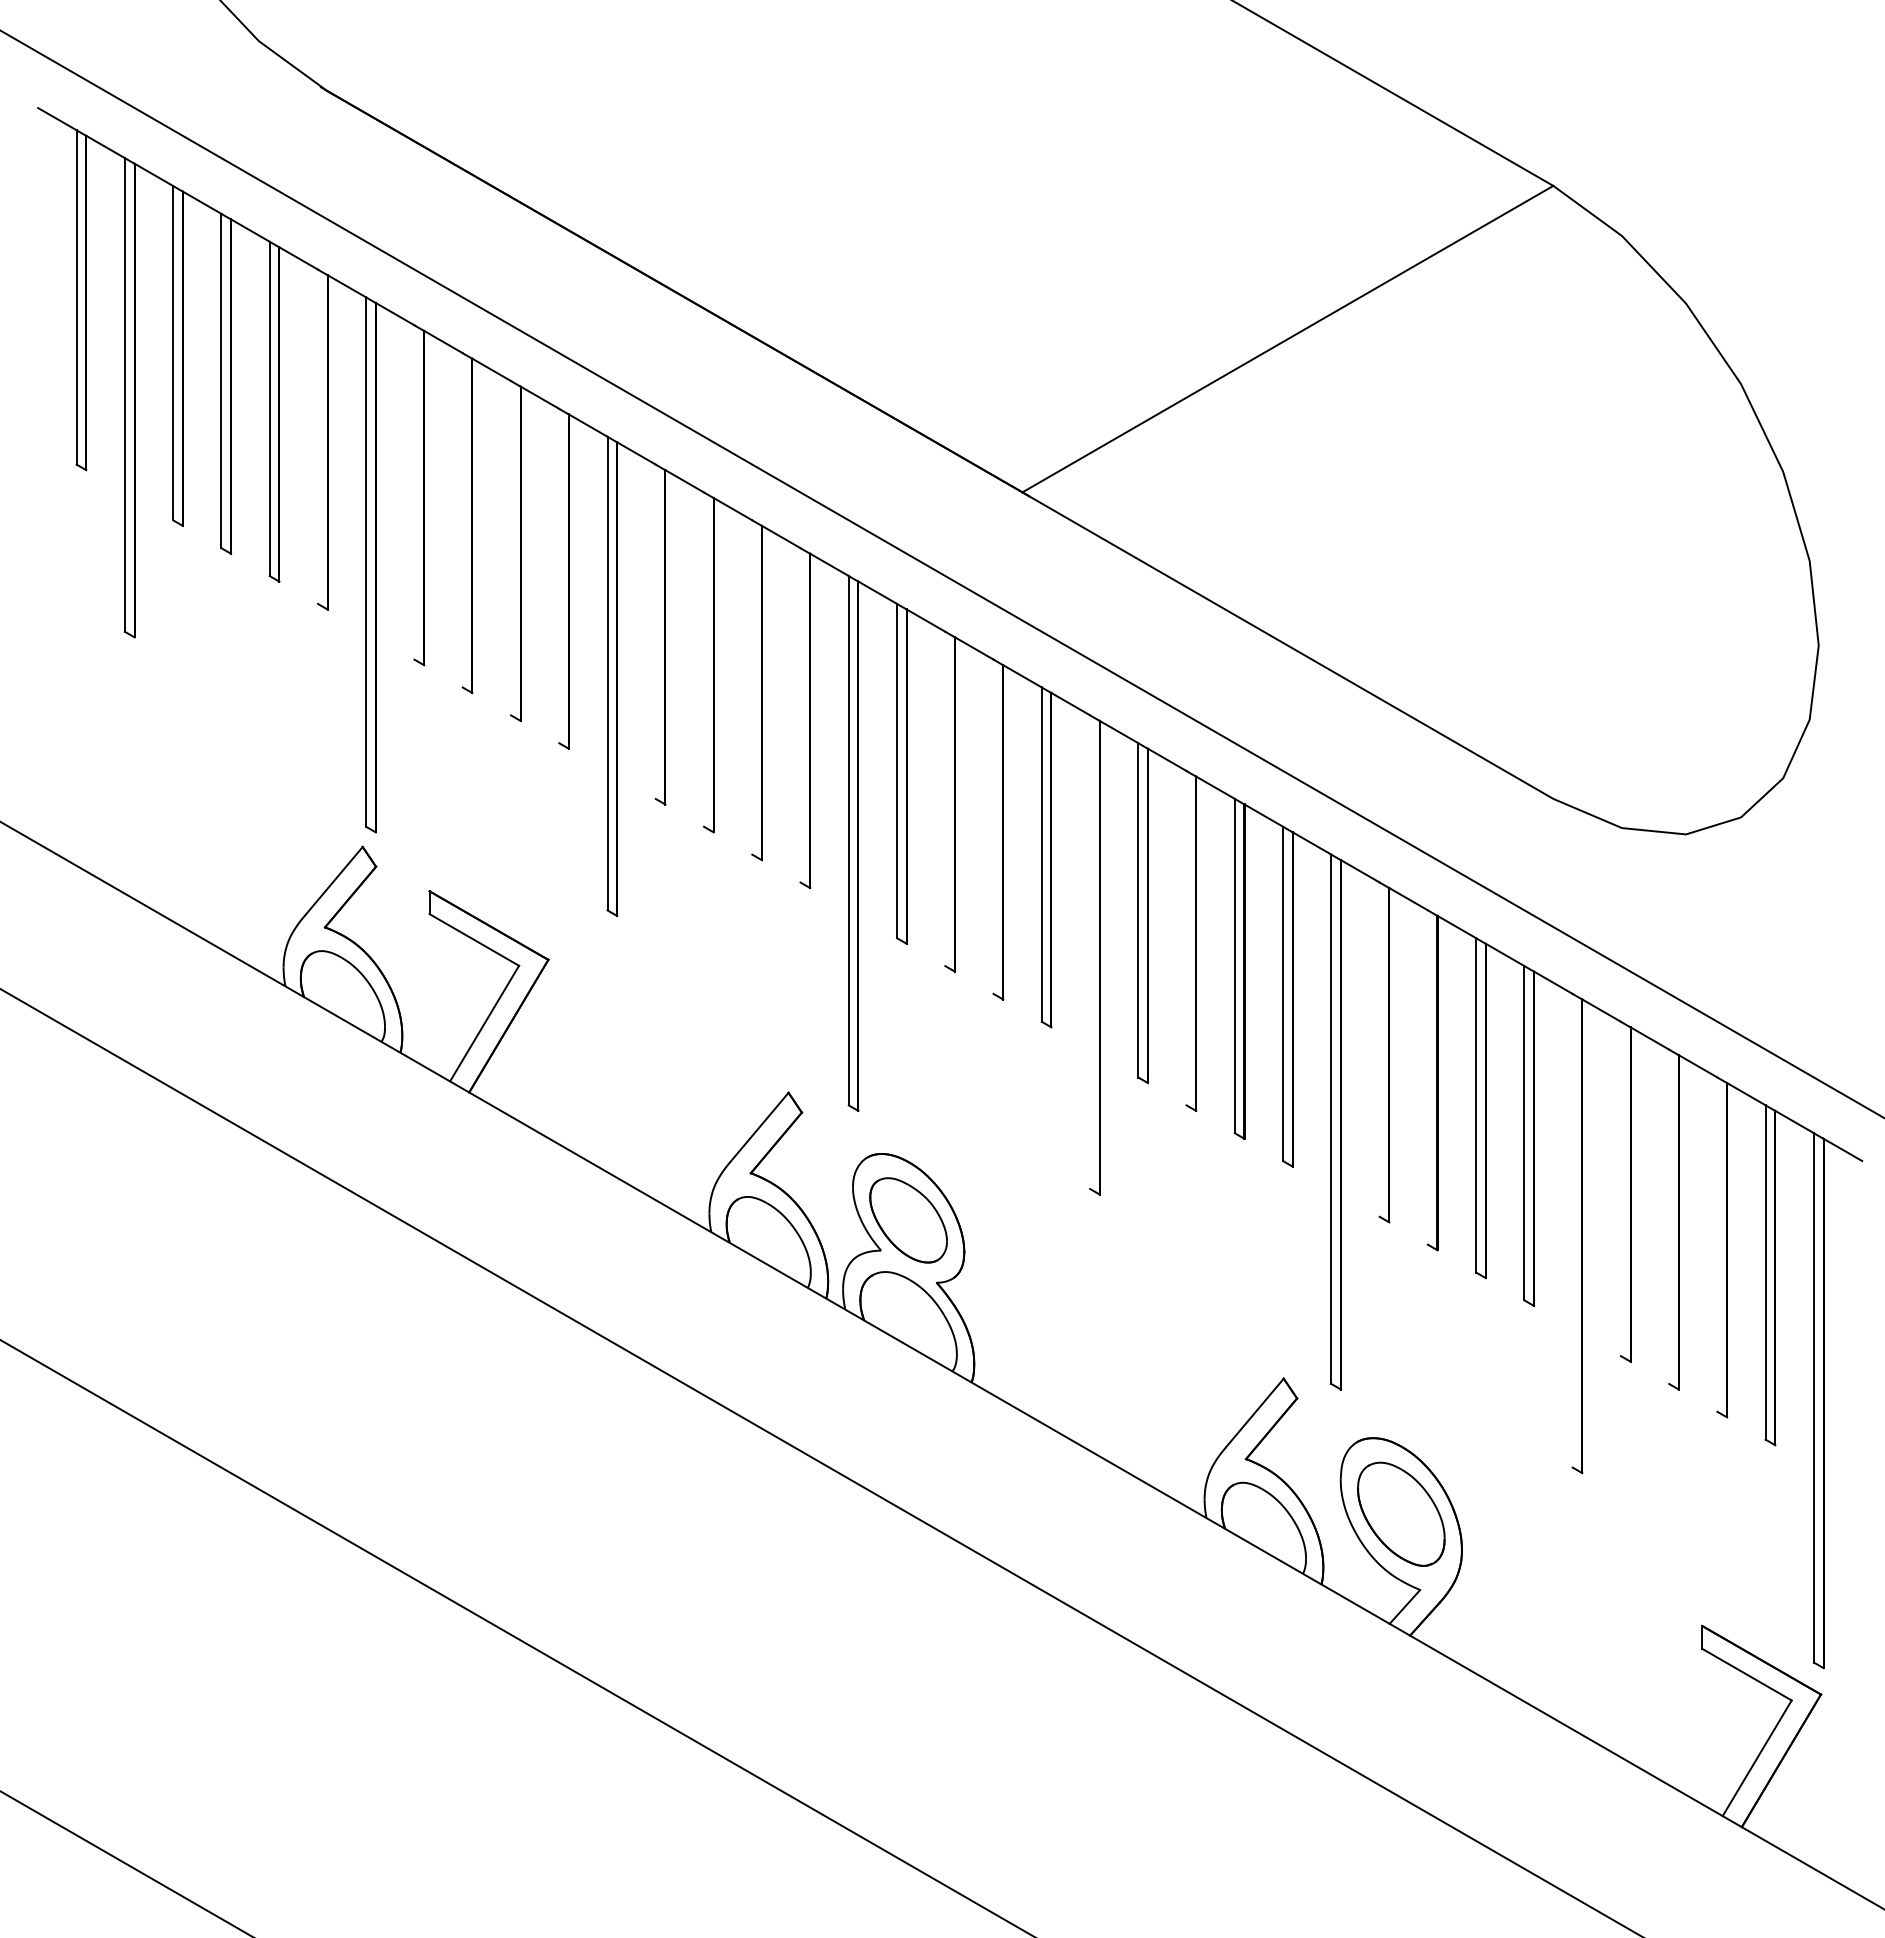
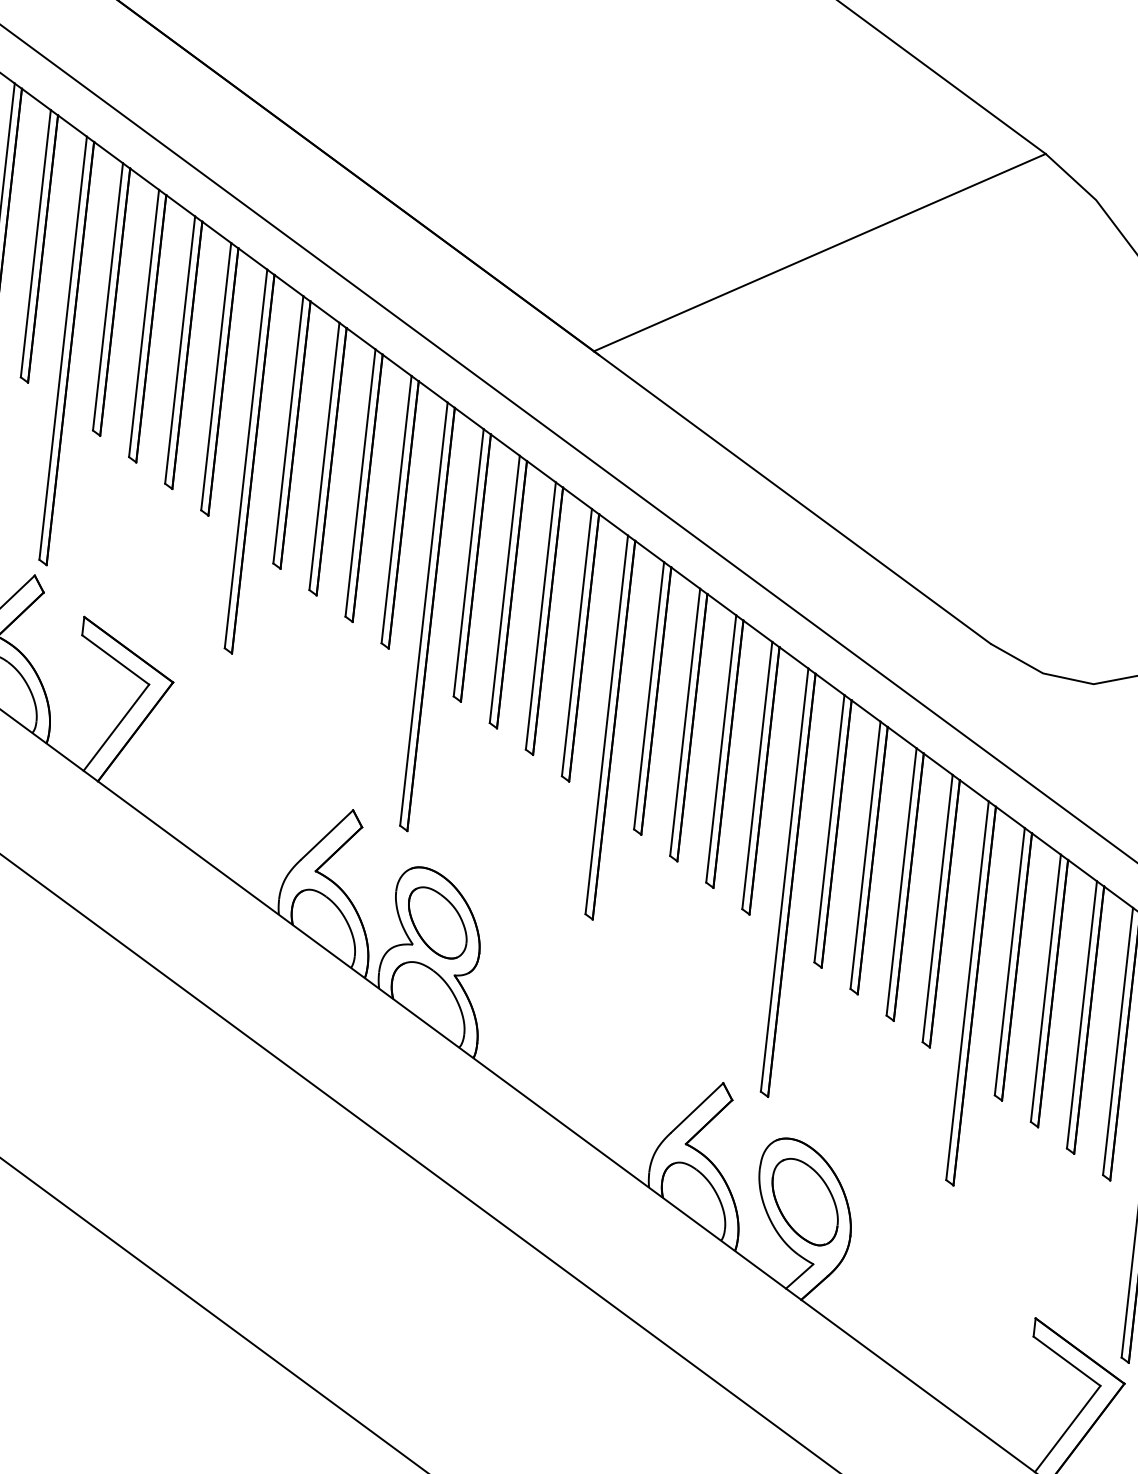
line: (317, 436) -> (35, 243), added
line: (414, 492) -> (108, 296), added
line: (462, 520) -> (143, 323), added
line: (511, 548) -> (180, 350), added
line: (559, 575) -> (216, 376), added
line: (655, 631) -> (288, 429), added
line: (704, 659) -> (324, 456), added
line: (752, 687) -> (360, 483), added
line: (800, 715) -> (396, 509), added
line: (945, 798) -> (504, 589), added
line: (993, 826) -> (540, 615), added
line: (1186, 938) -> (685, 722), added
line: (1090, 951) -> (607, 724), added
line: (1379, 1049) -> (829, 828), added
line: (1427, 1077) -> (865, 855), added
line: (1620, 1188) -> (1009, 961), added
line: (1669, 1216) -> (1046, 988), added
line: (1572, 1230) -> (967, 990), added
line: (1717, 1244) -> (1082, 1014), added

